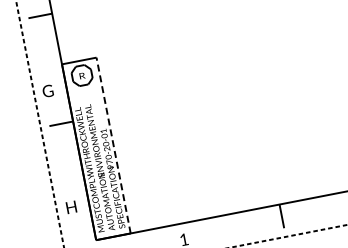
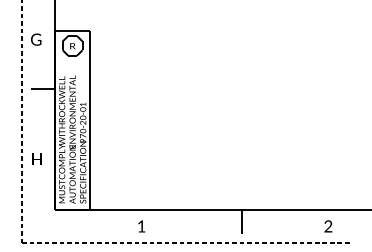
text: (48, 90) -> (36, 39), moved
line: (113, 145) -> (90, 120), dashed -> solid
text: (70, 206) -> (36, 158), moved

